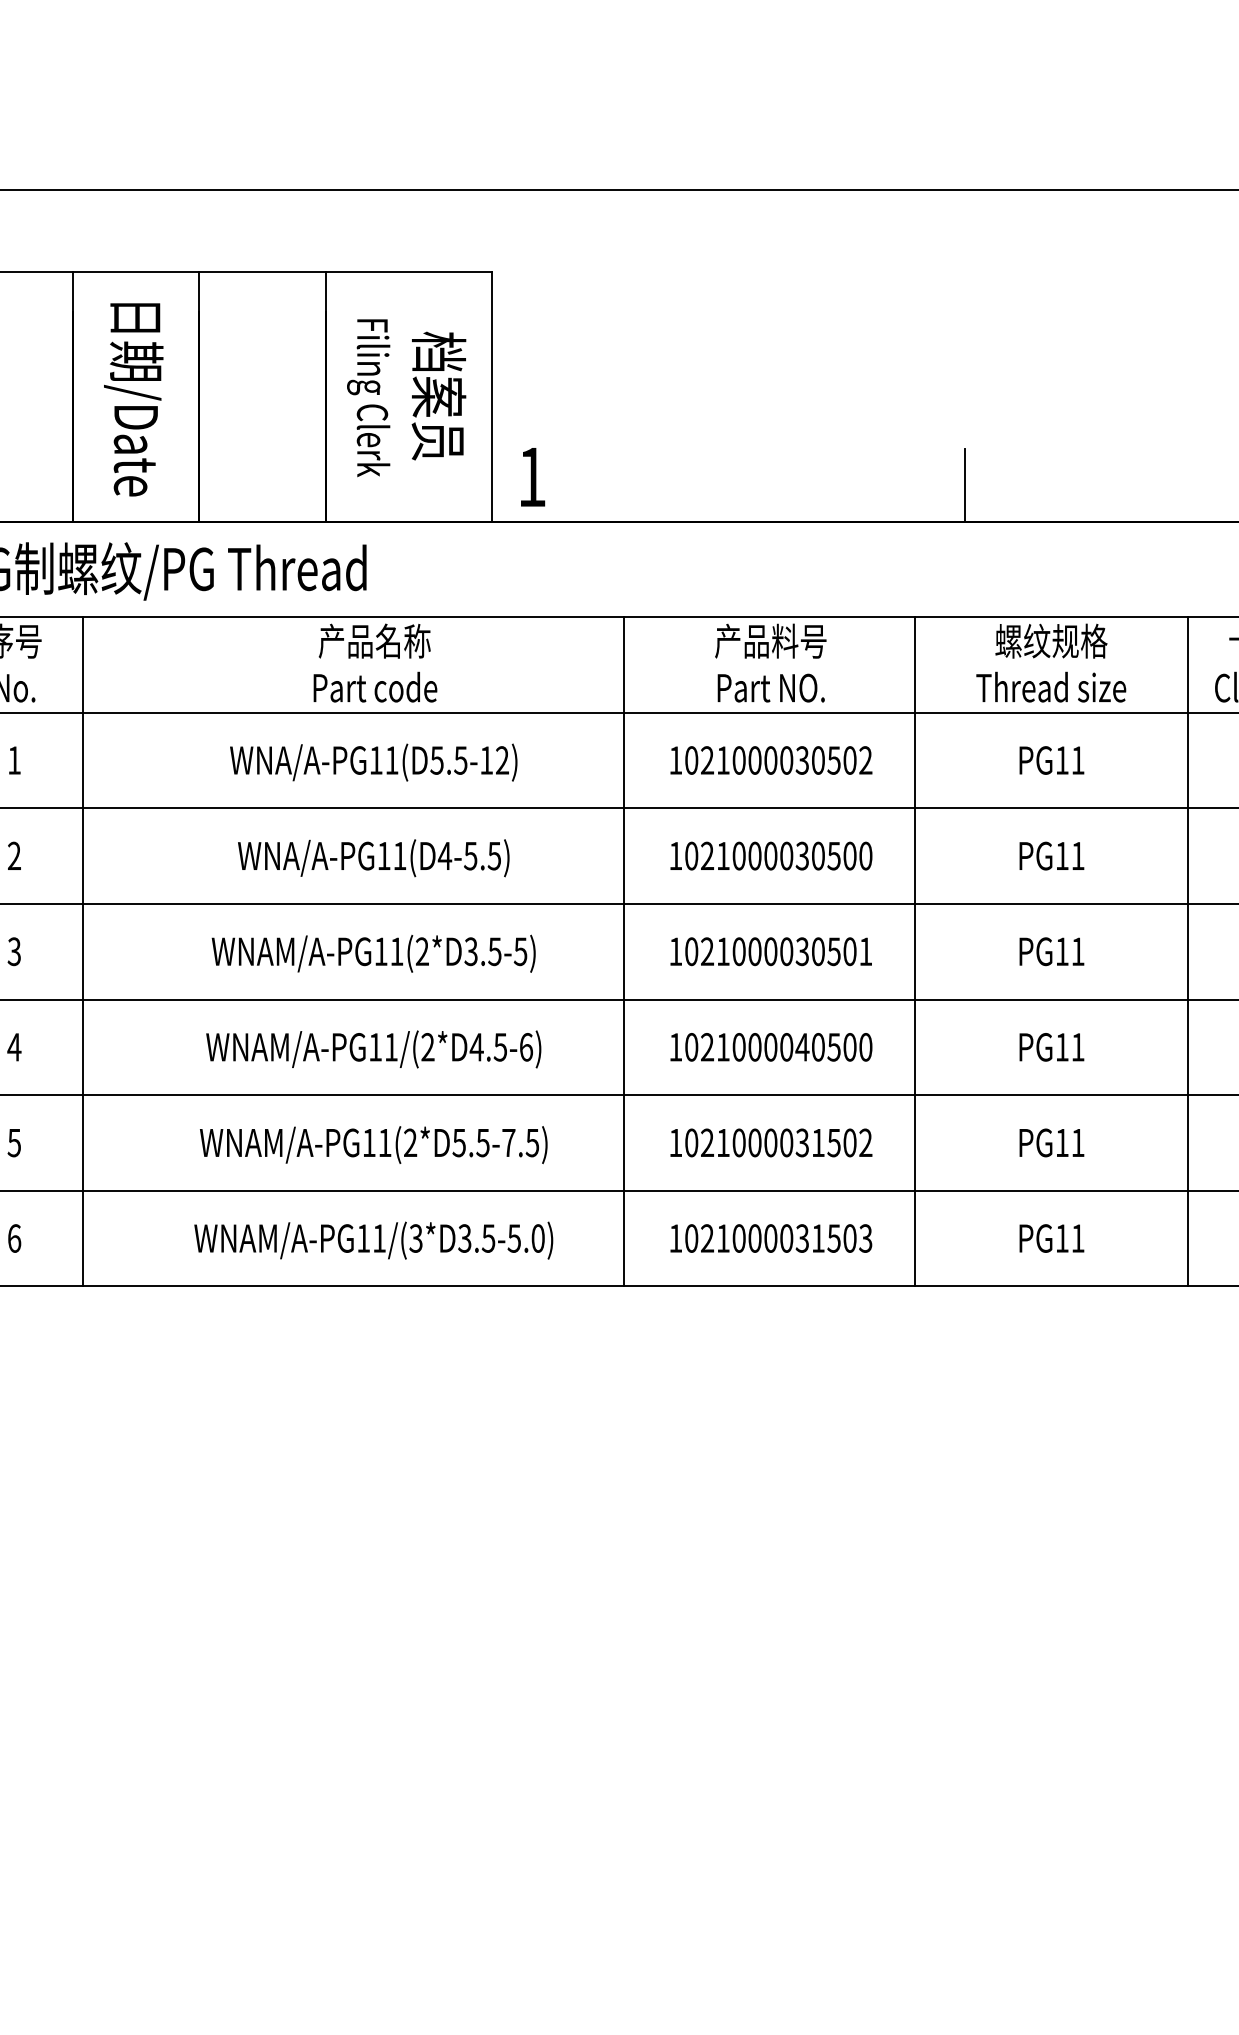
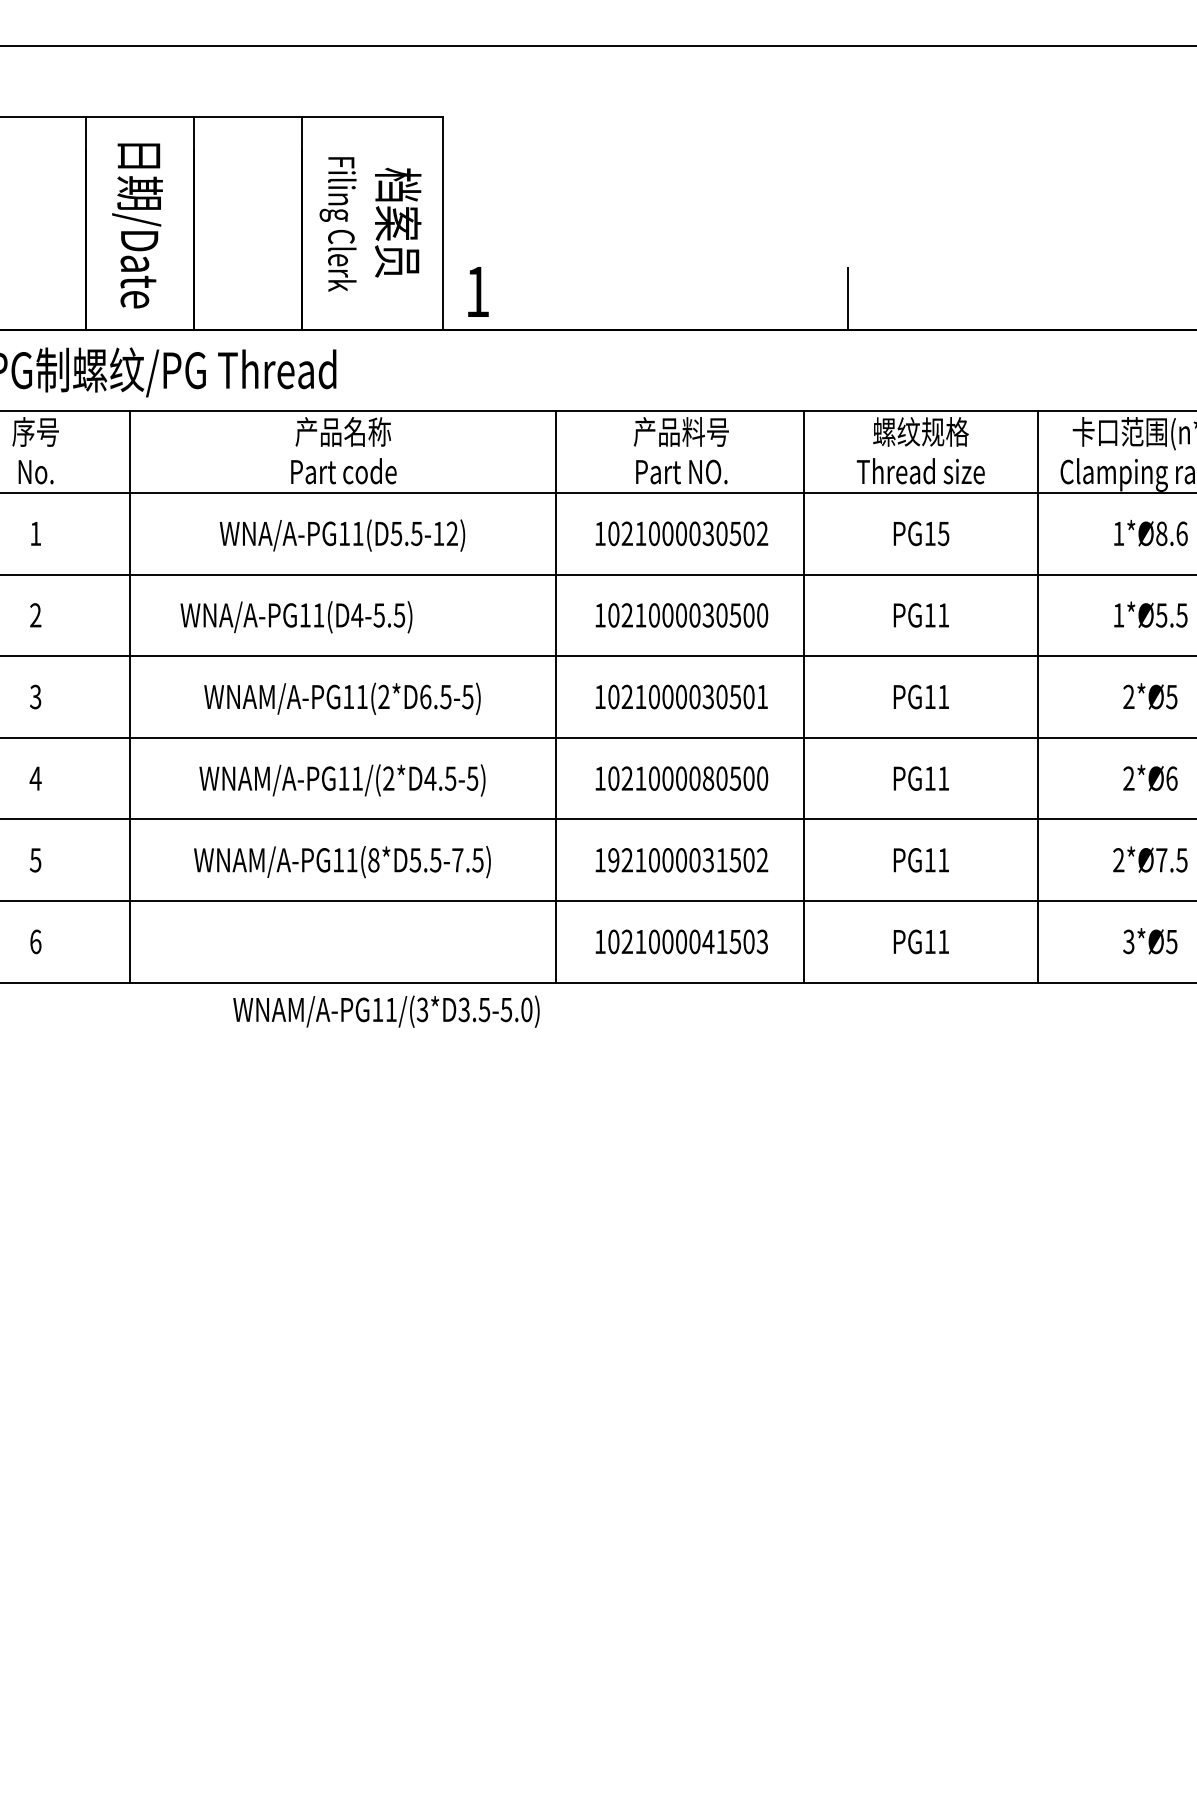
text: (1077, 761) -> (943, 534), PG11 -> PG15
text: (373, 858) -> (296, 617), moved
line: (82, 951) -> (129, 696), moved
text: (471, 951) -> (425, 696), WNAM/A-PG11(2*D3.5-5) -> WNAM/A-PG11(2*D6.5-5)
text: (526, 1047) -> (472, 778), WNAM/A-PG11/(2*D4.5-6) -> WNAM/A-PG11/(2*D4.5-5)
text: (802, 1047) -> (708, 778), 1021000040500 -> 1021000080500
text: (410, 1143) -> (373, 860), WNAM/A-PG11(2*D5.5-7.5) -> WNAM/A-PG11(8*D5.5-7.5)
text: (691, 1143) -> (613, 860), 1021000031502 -> 1921000031502
text: (802, 1238) -> (708, 941), 1021000031503 -> 1021000041503
text: (373, 1240) -> (386, 1011), moved

